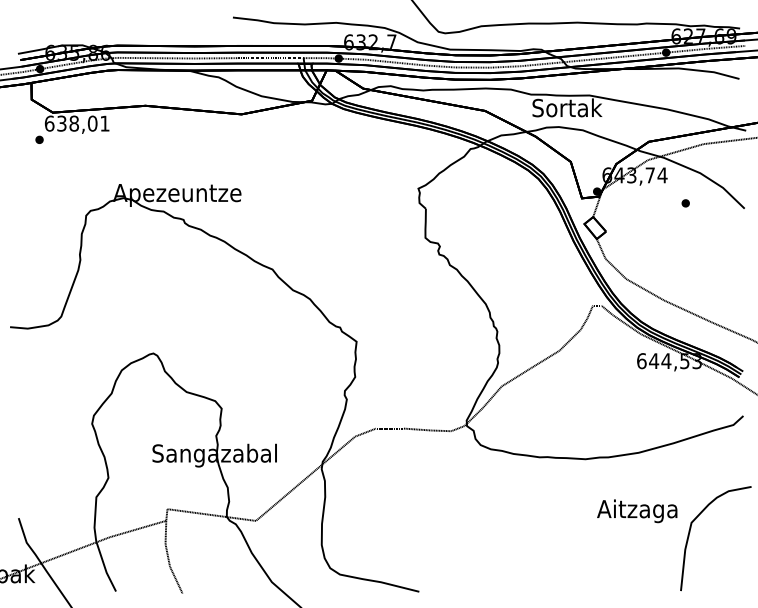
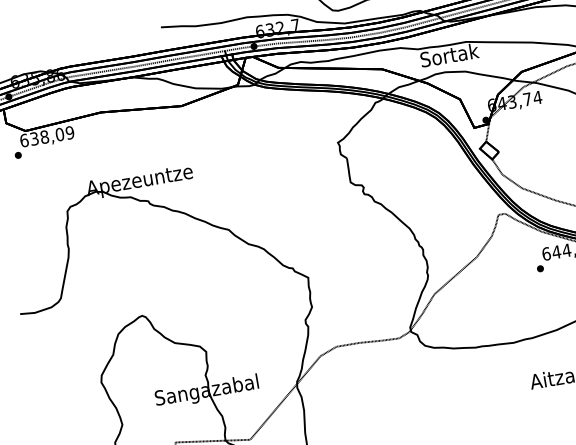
text: (104, 123) -> (69, 132), 638,01 -> 638,09
part: (685, 203) -> (540, 268), moved

